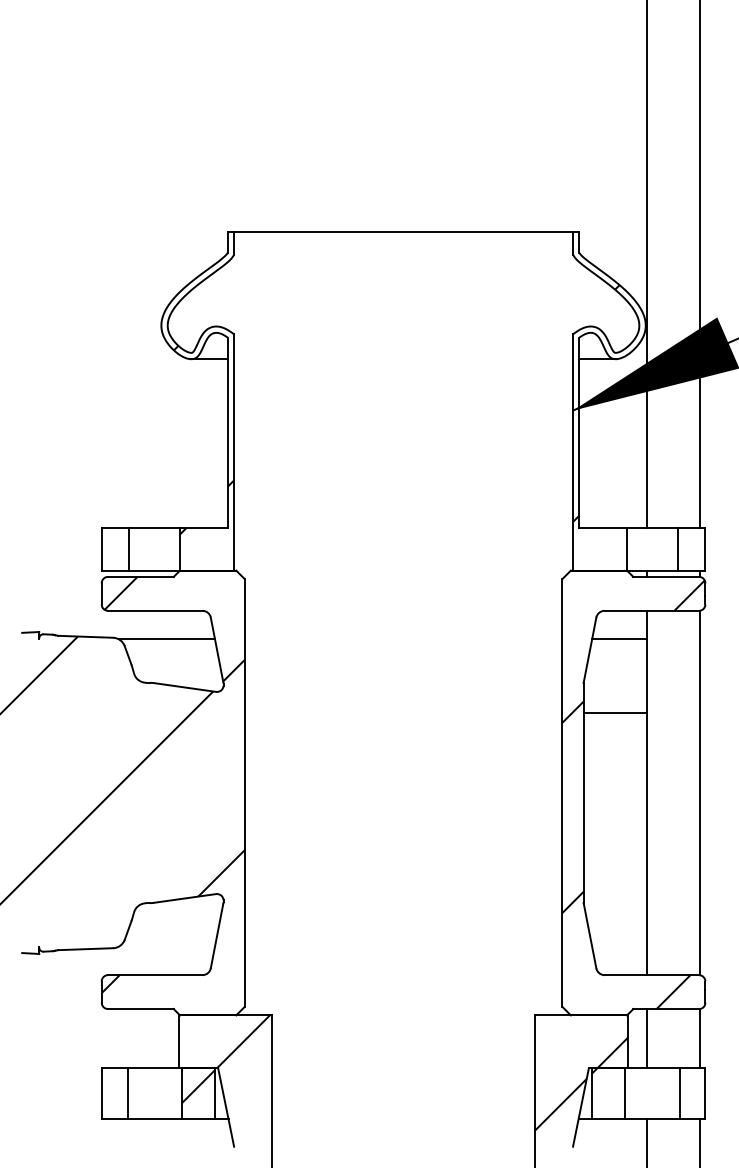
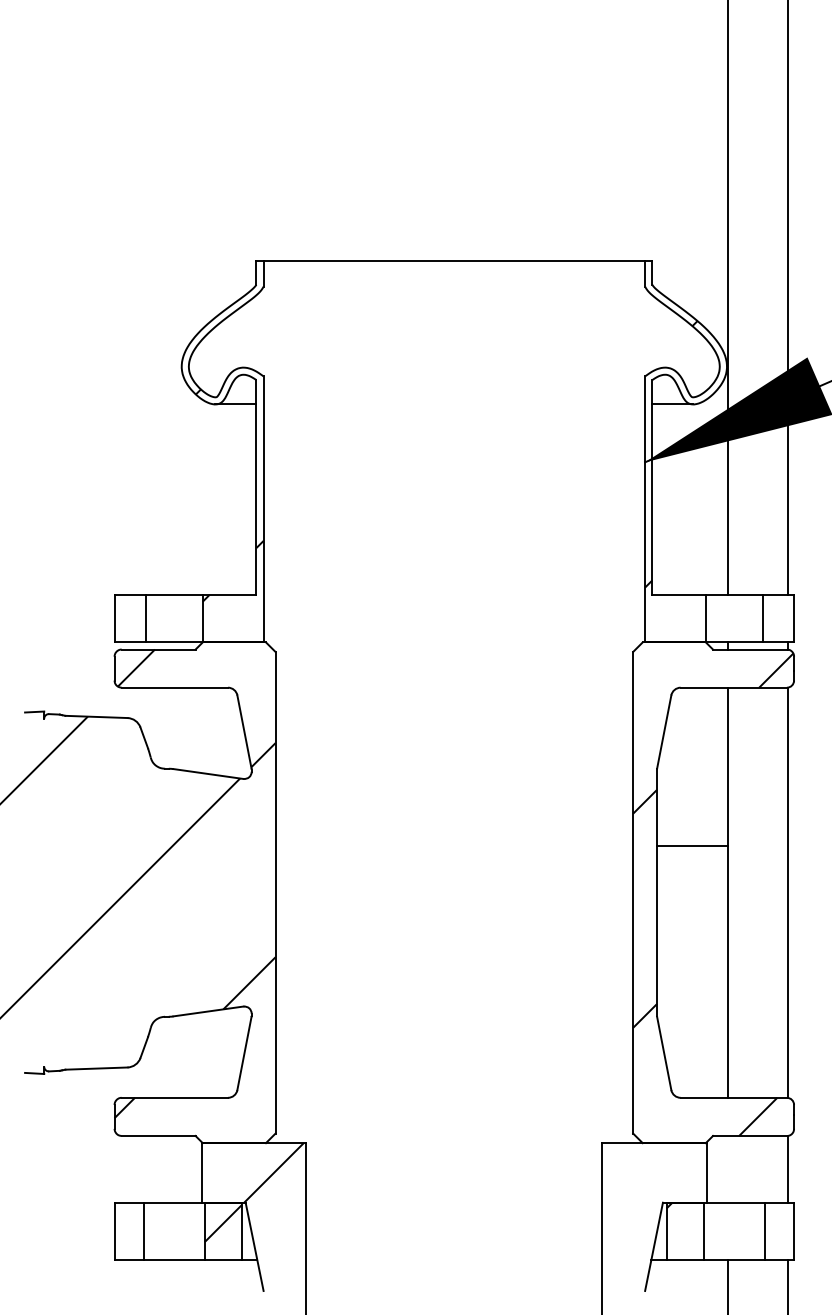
line: (166, 639) -> (187, 719), removed
line: (619, 639) -> (697, 719), removed
line: (614, 713) -> (691, 846), moved
line: (646, 1038) -> (727, 1169), removed
hatch: (581, 1083) -> (654, 1219), removed

